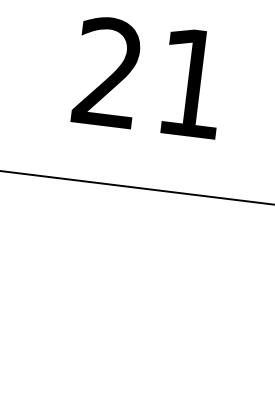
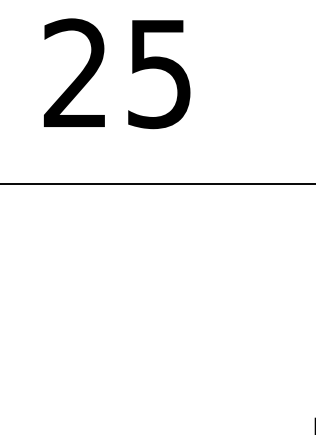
text: (191, 83) -> (159, 74), 21 -> 25

